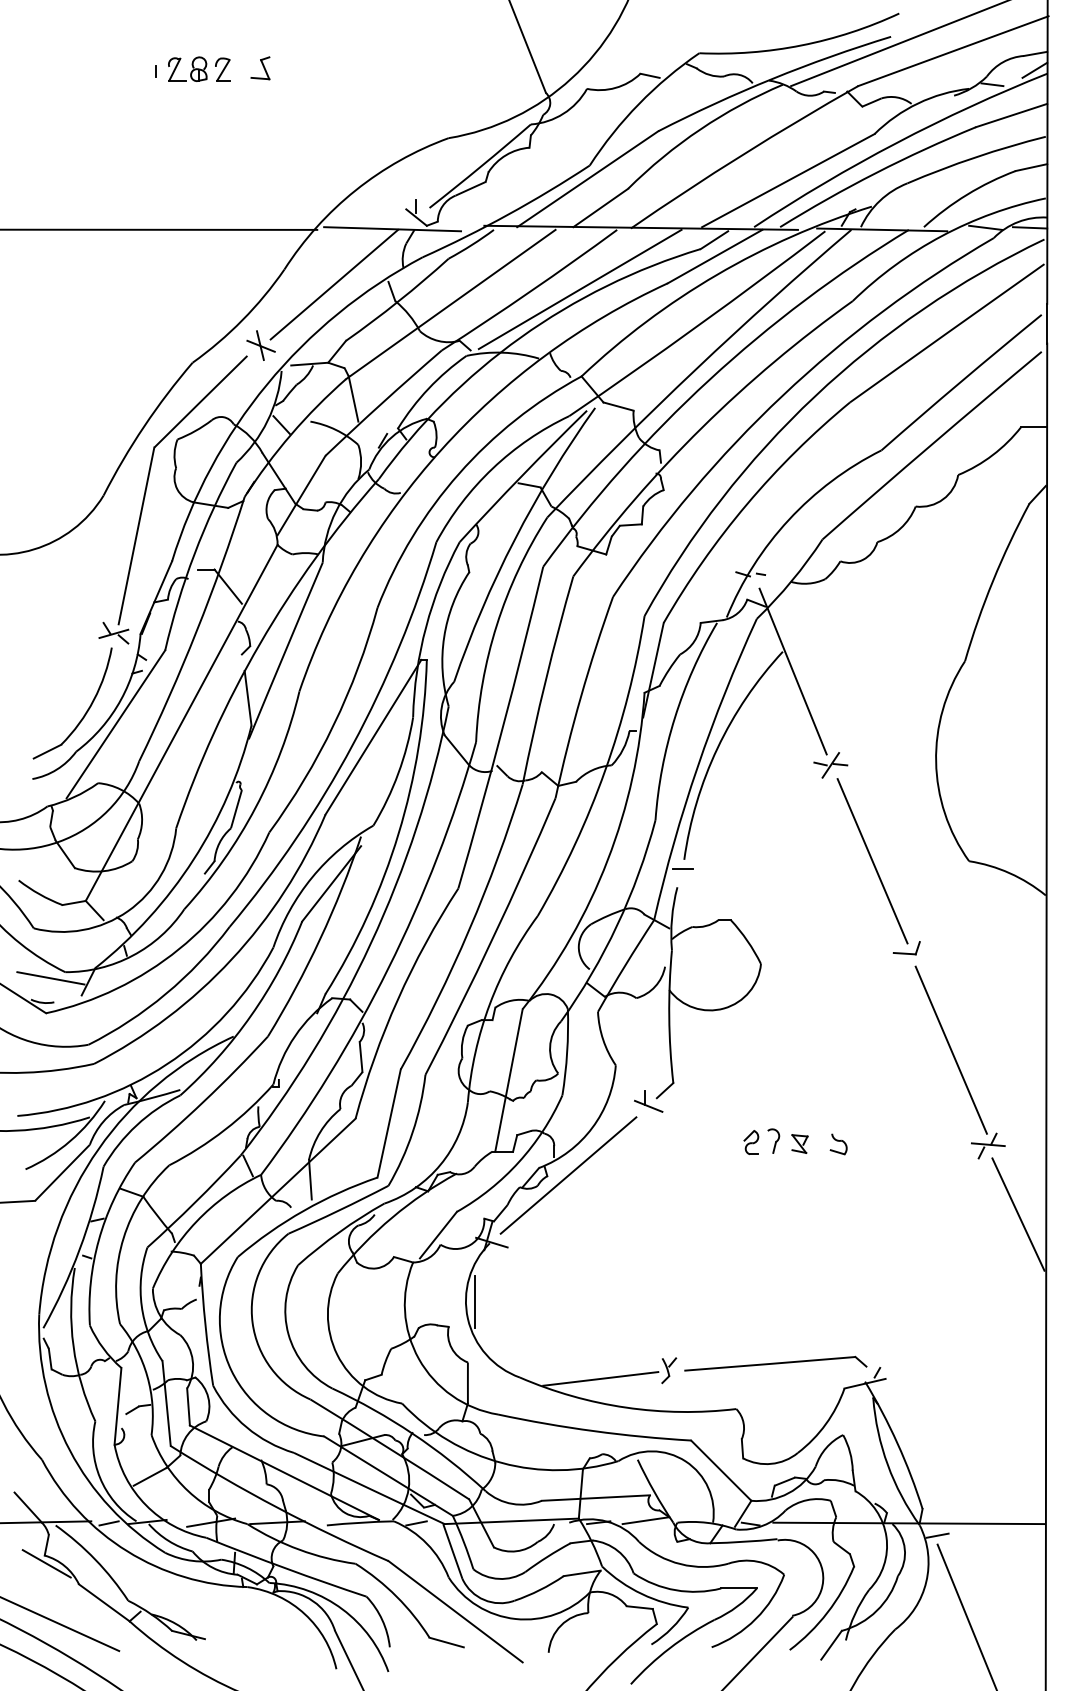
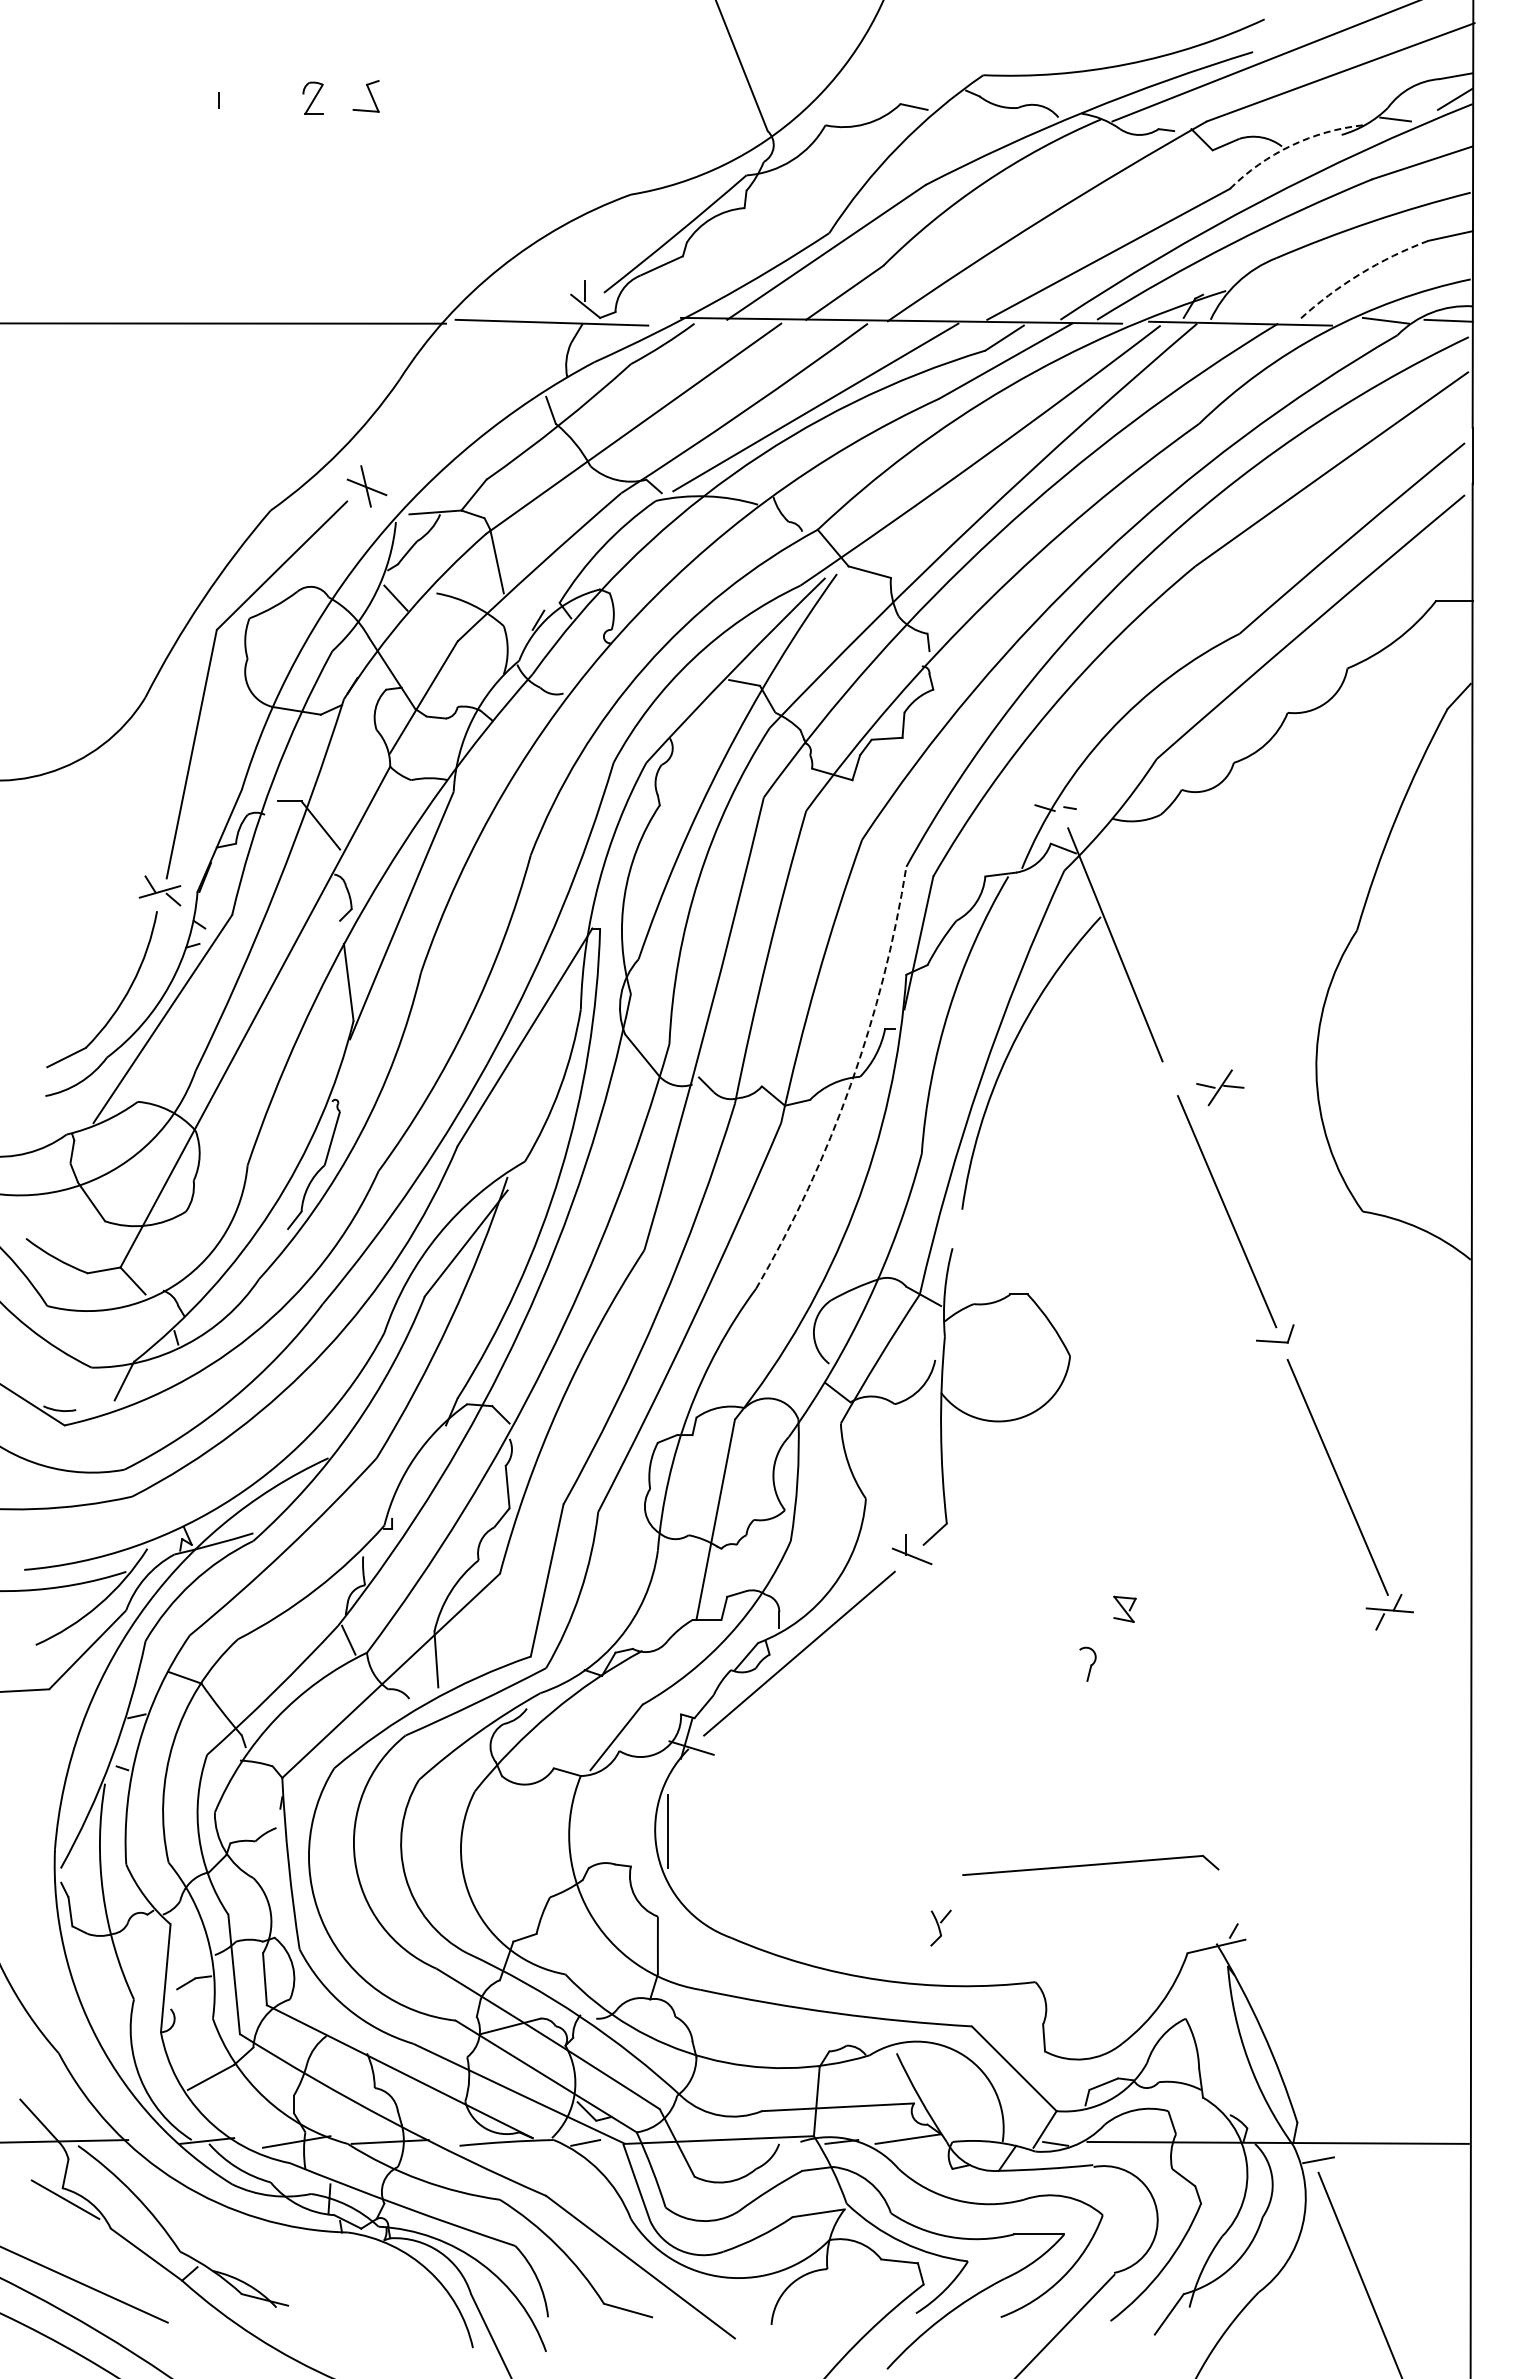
part: (191, 71) -> (268, 101), removed
arc: (918, 103) -> (1291, 145), solid -> dashed
arc: (967, 194) -> (1360, 274), solid -> dashed
line: (333, 284) -> (469, 400), removed
part: (830, 765) -> (1220, 1087), moved
arc: (604, 770) -> (850, 1084), solid -> dashed
line: (682, 869) -> (959, 1223), removed
line: (50, 978) -> (71, 1376), removed
part: (773, 1140) -> (1087, 1663), moved
part: (751, 1142) -> (1056, 1607), removed
part: (838, 1144) -> (1179, 1609), removed
line: (1017, 1214) -> (1431, 1708), removed
part: (775, 1363) -> (1090, 1864), moved
line: (600, 1378) -> (844, 1939), removed
line: (108, 1523) -> (152, 2142), removed

